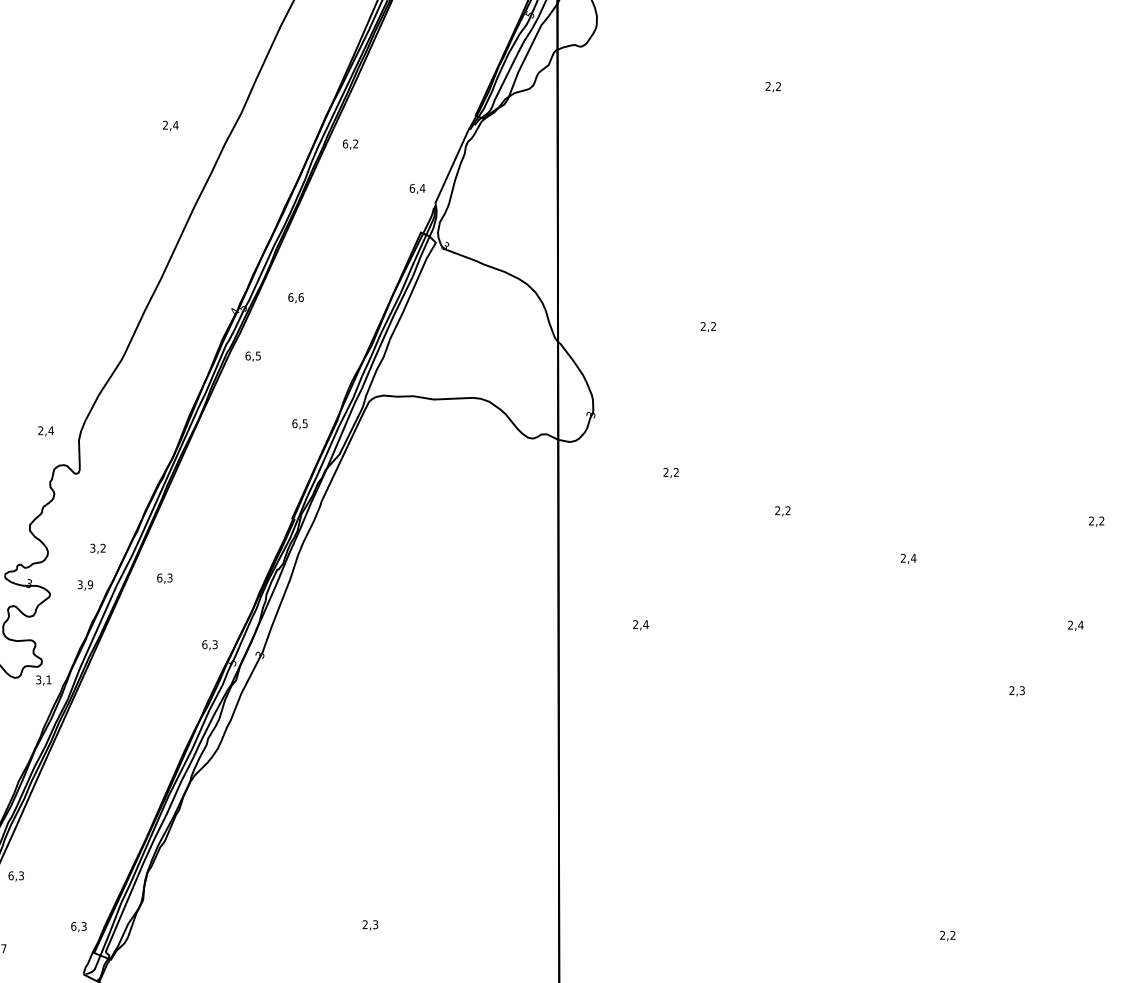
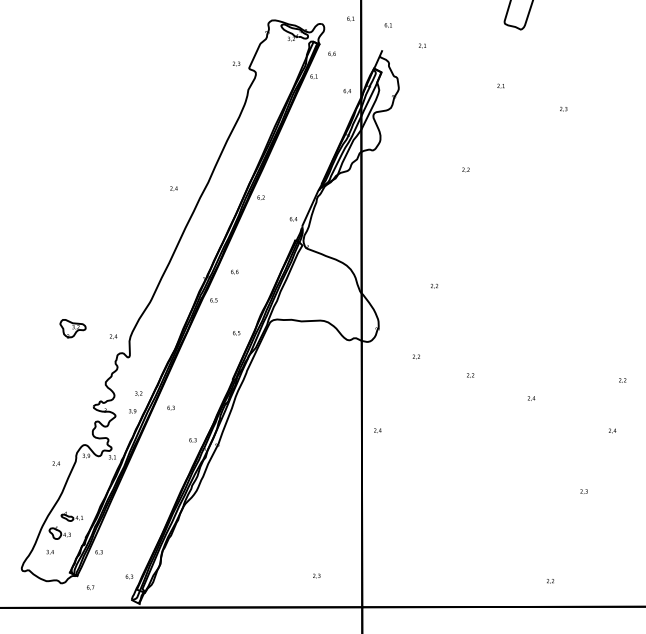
text: (640, 624) -> (377, 430), moved
text: (1015, 690) -> (583, 491), moved
text: (369, 923) -> (316, 575), moved

